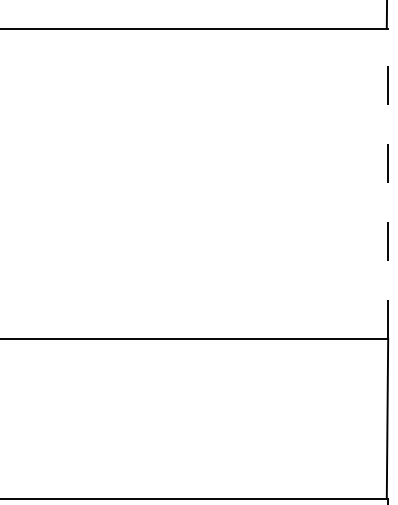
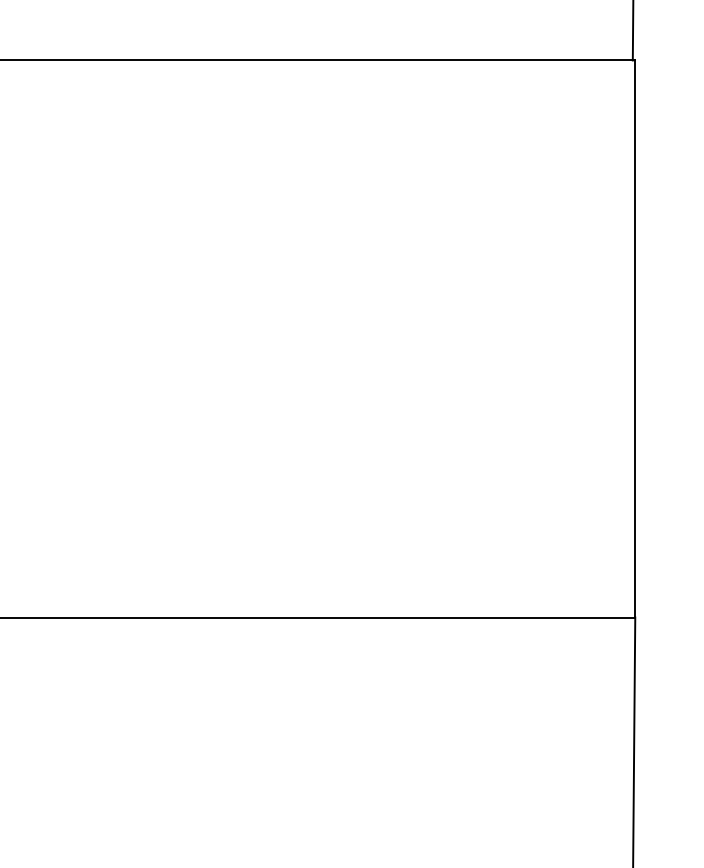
line: (388, 183) -> (635, 338), dashed -> solid

